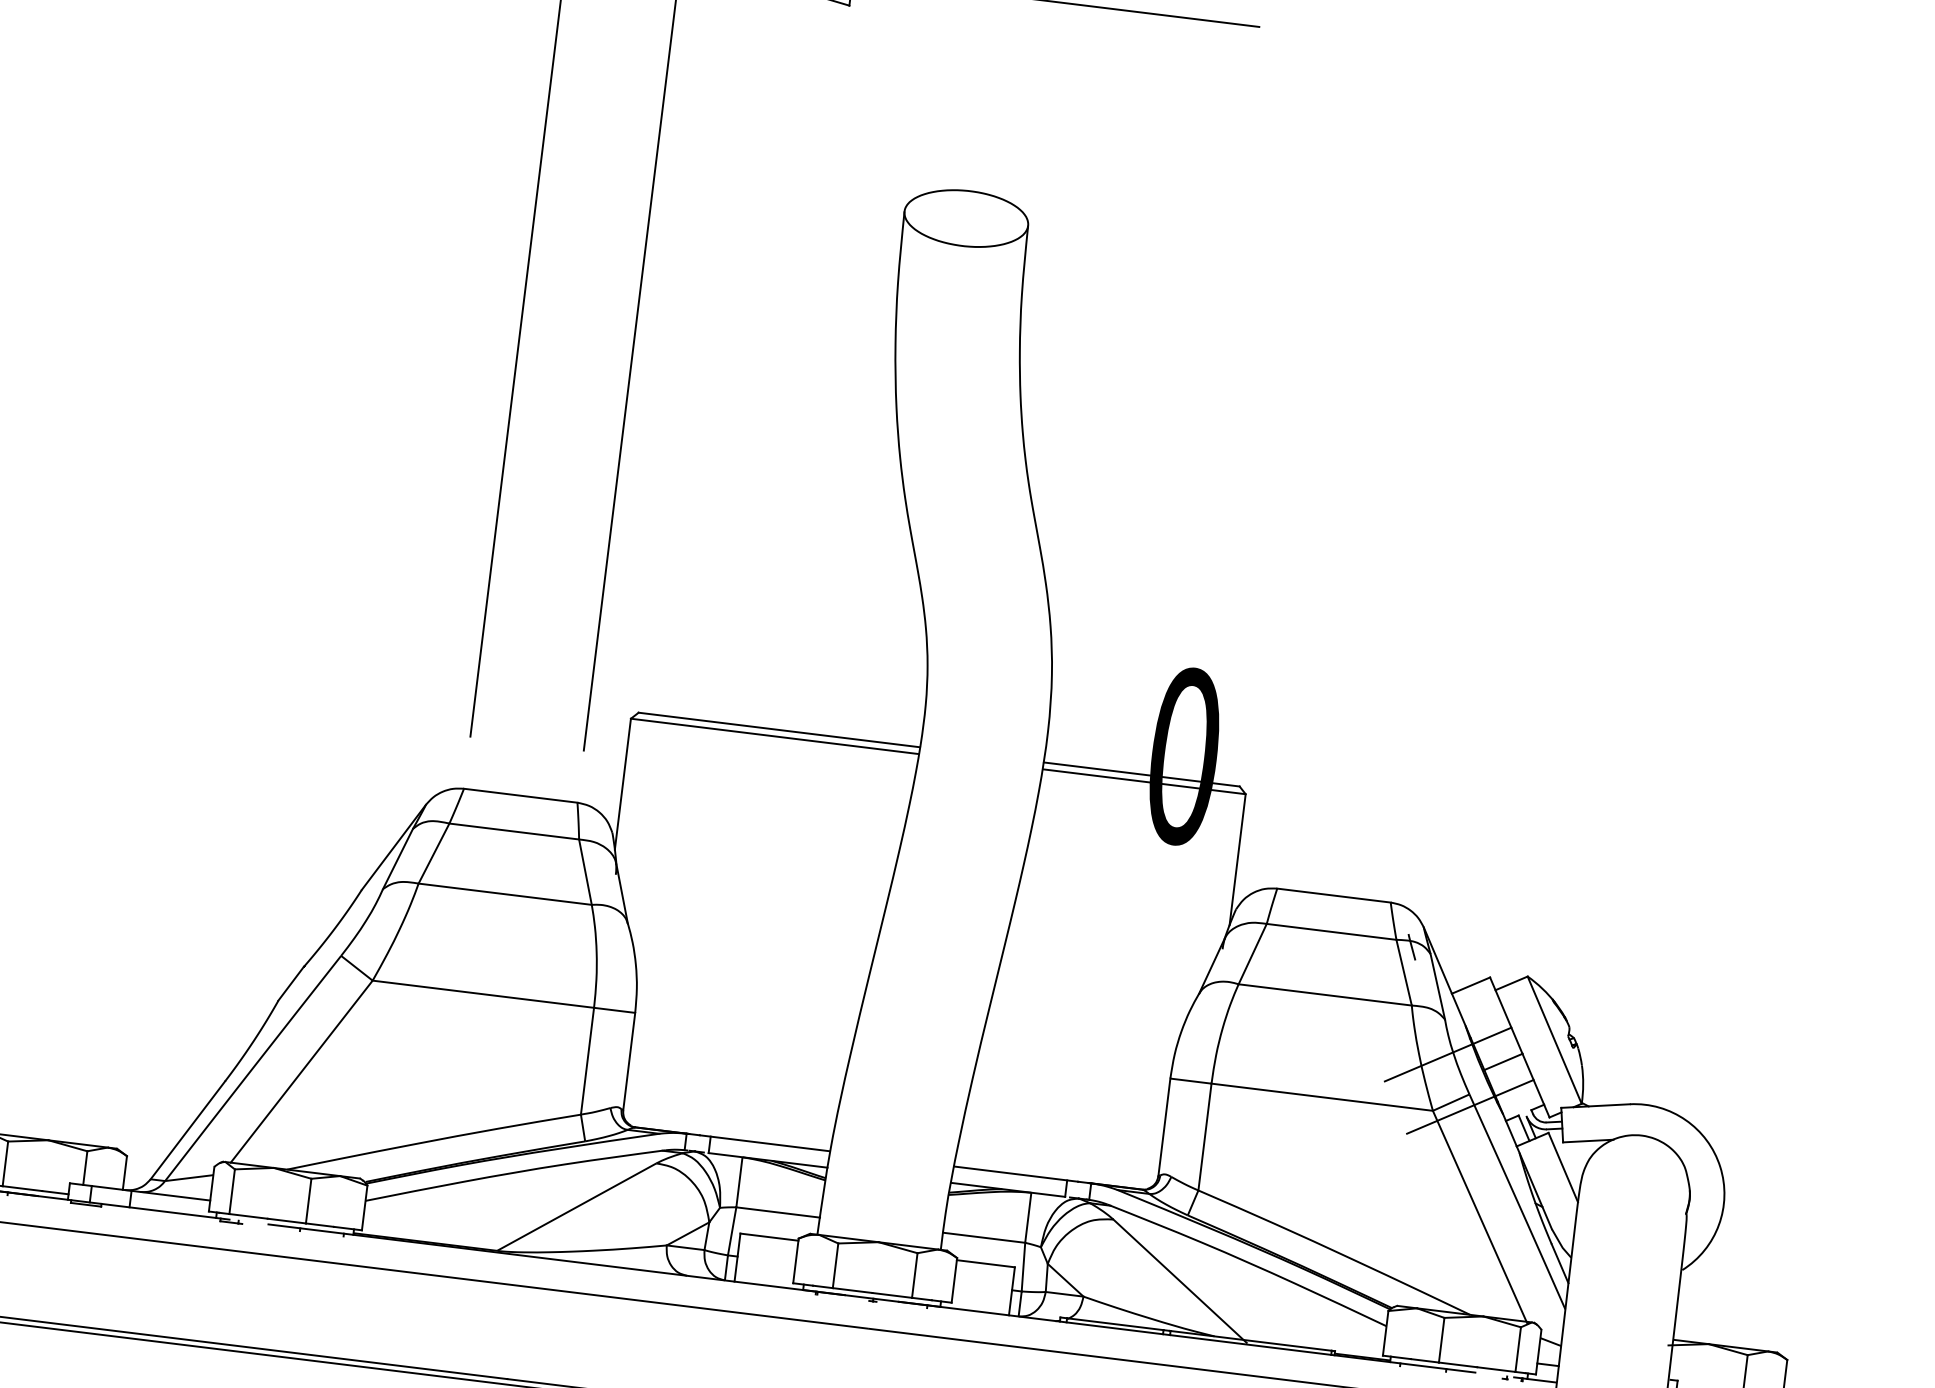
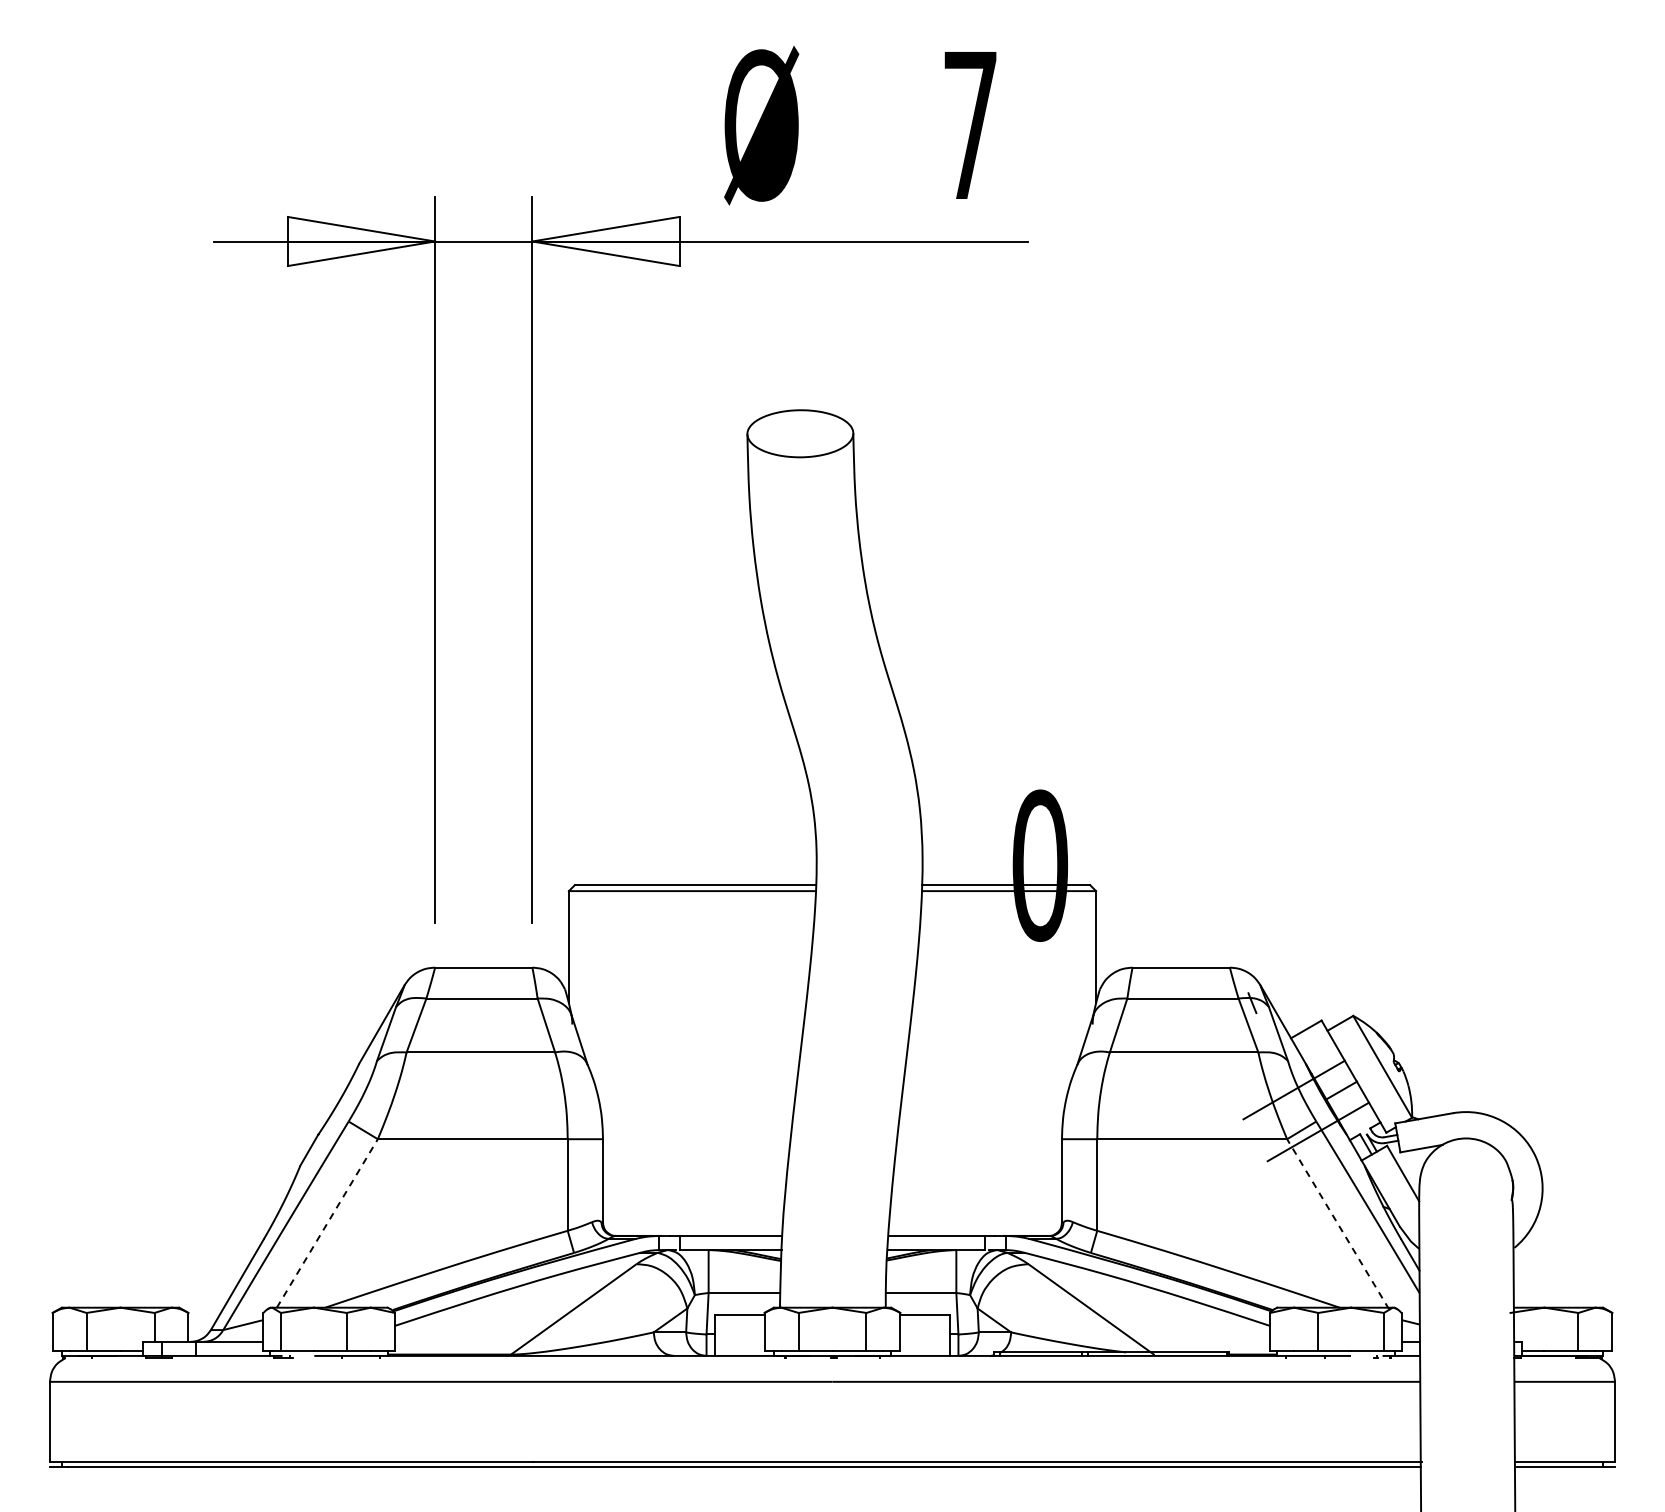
line: (301, 1071) -> (327, 1223), solid -> dashed
line: (1479, 1216) -> (1337, 1223), solid -> dashed

